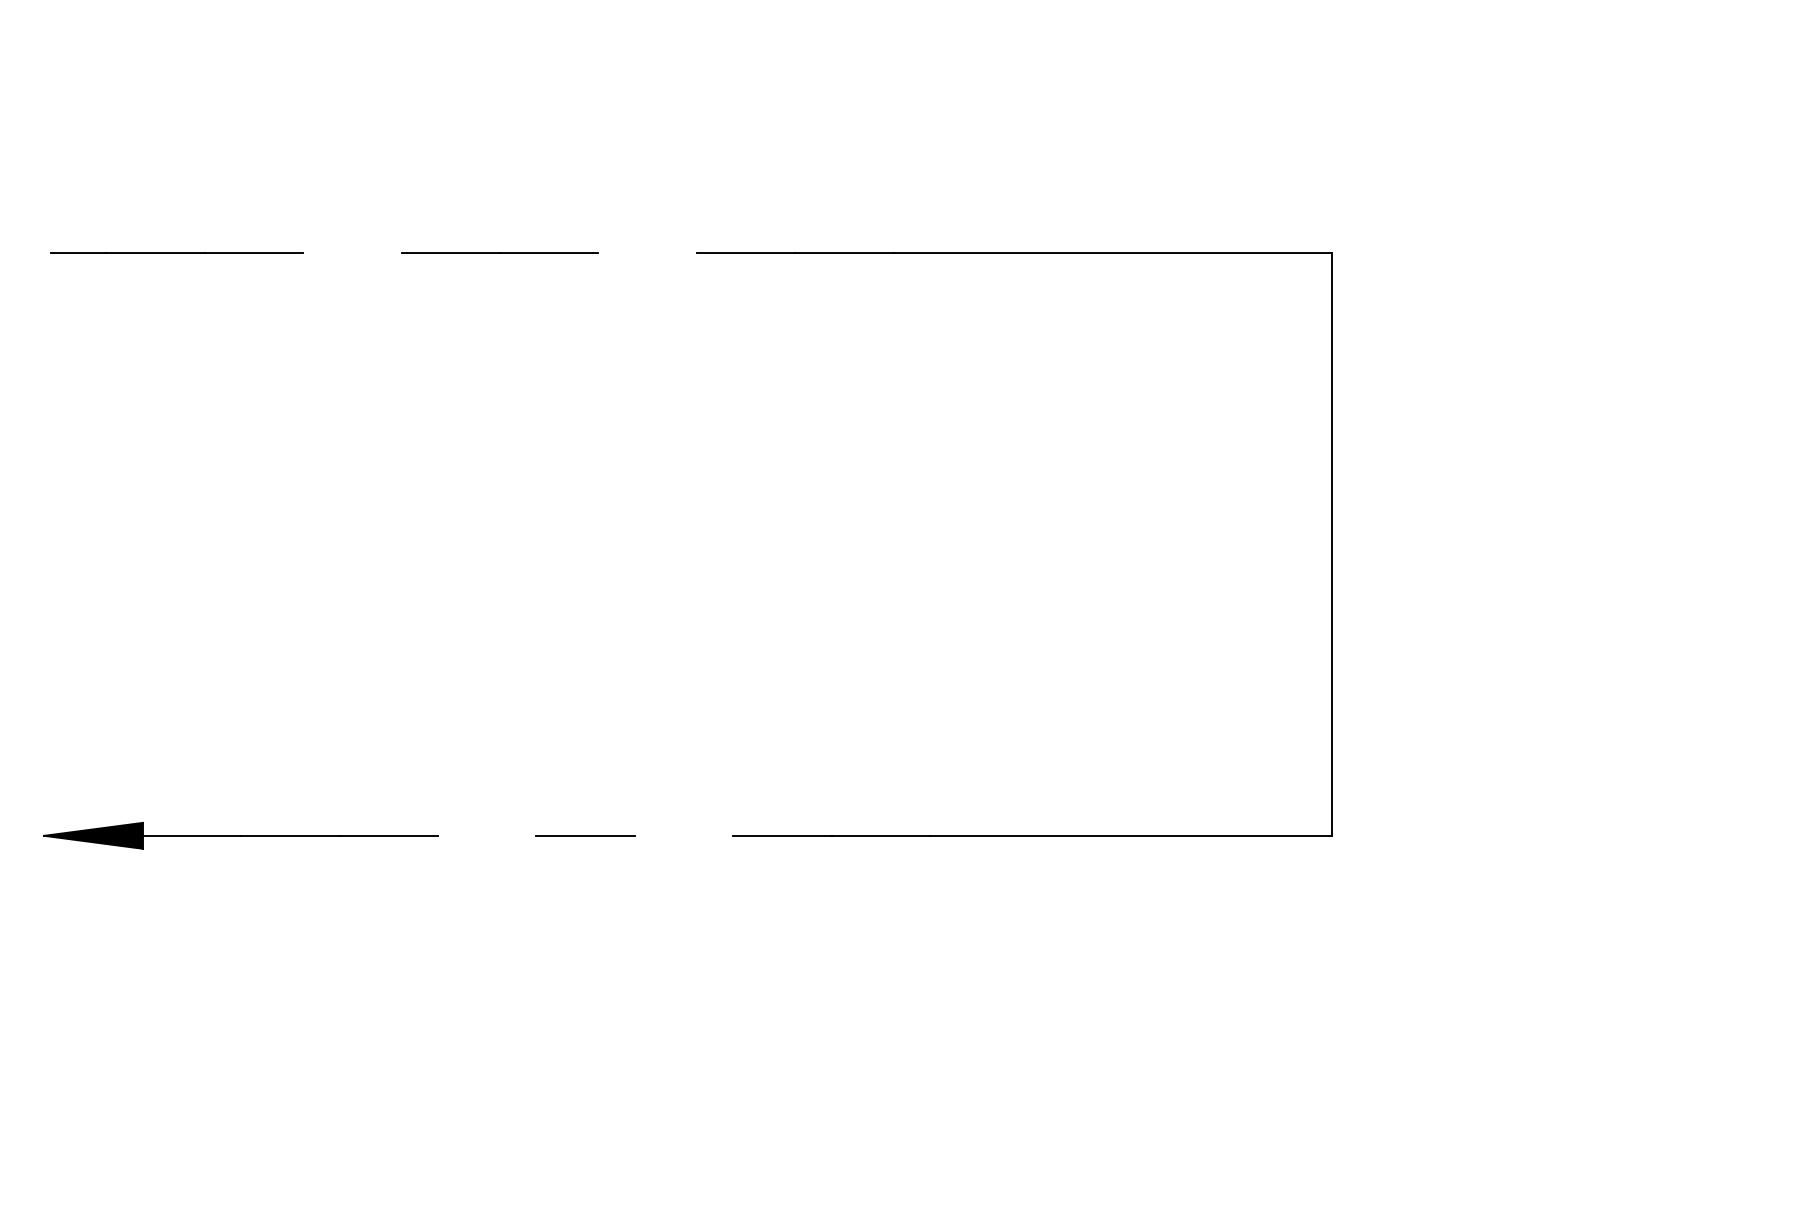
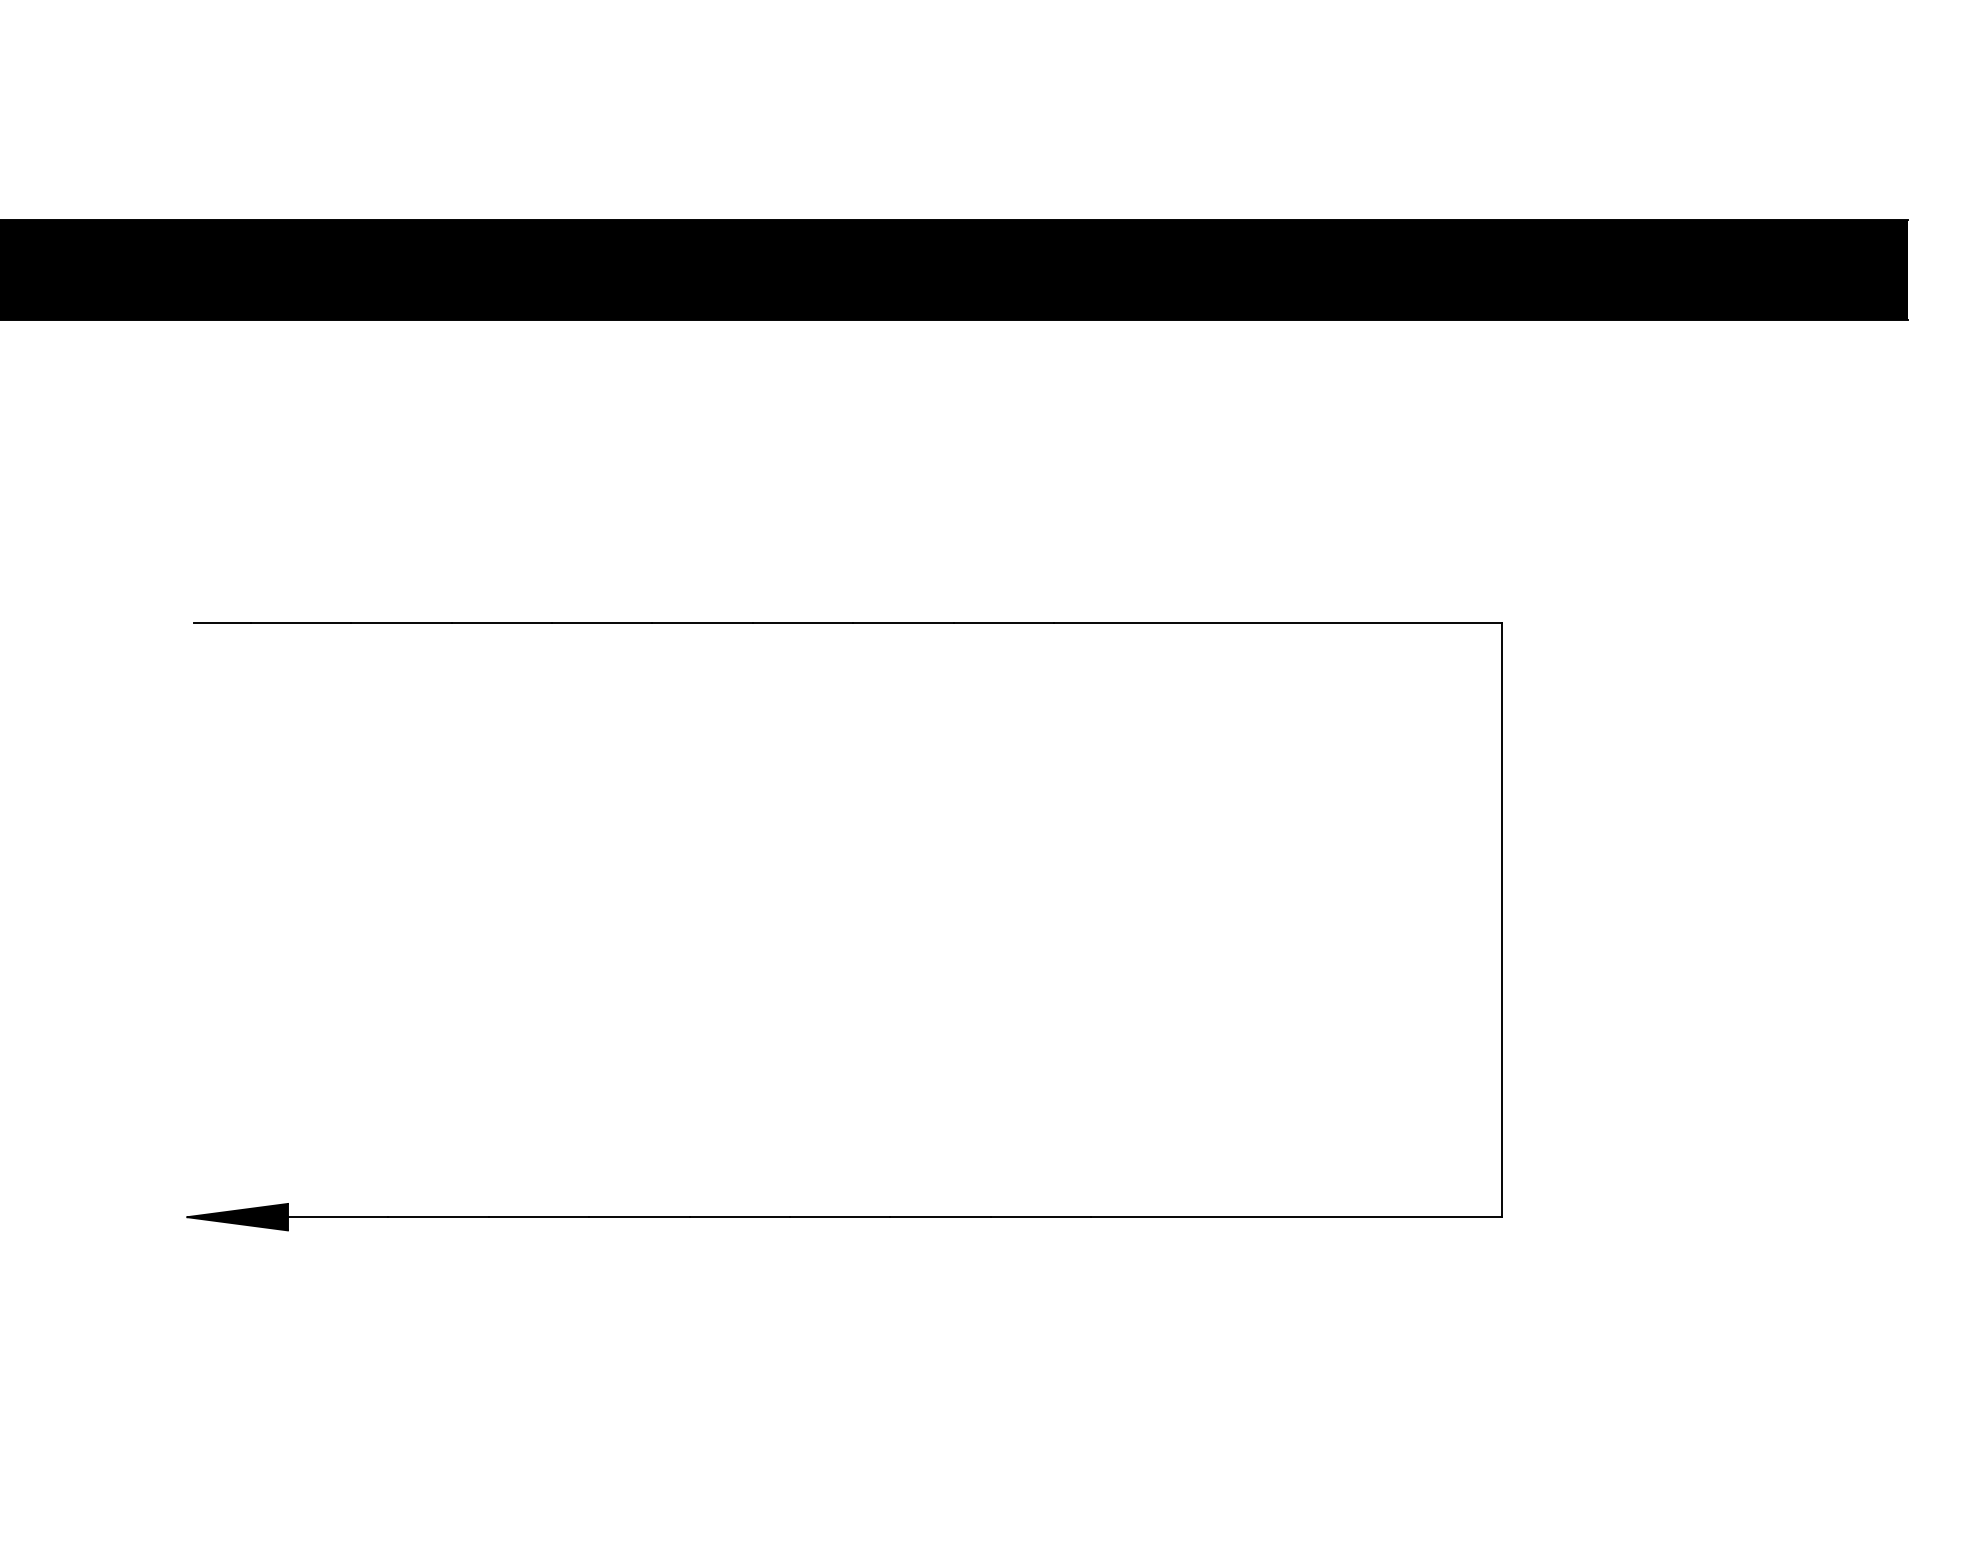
line: (352, 253) -> (501, 622), added
line: (647, 253) -> (802, 622), added
line: (487, 836) -> (639, 1217), added
line: (683, 836) -> (839, 1217), added

